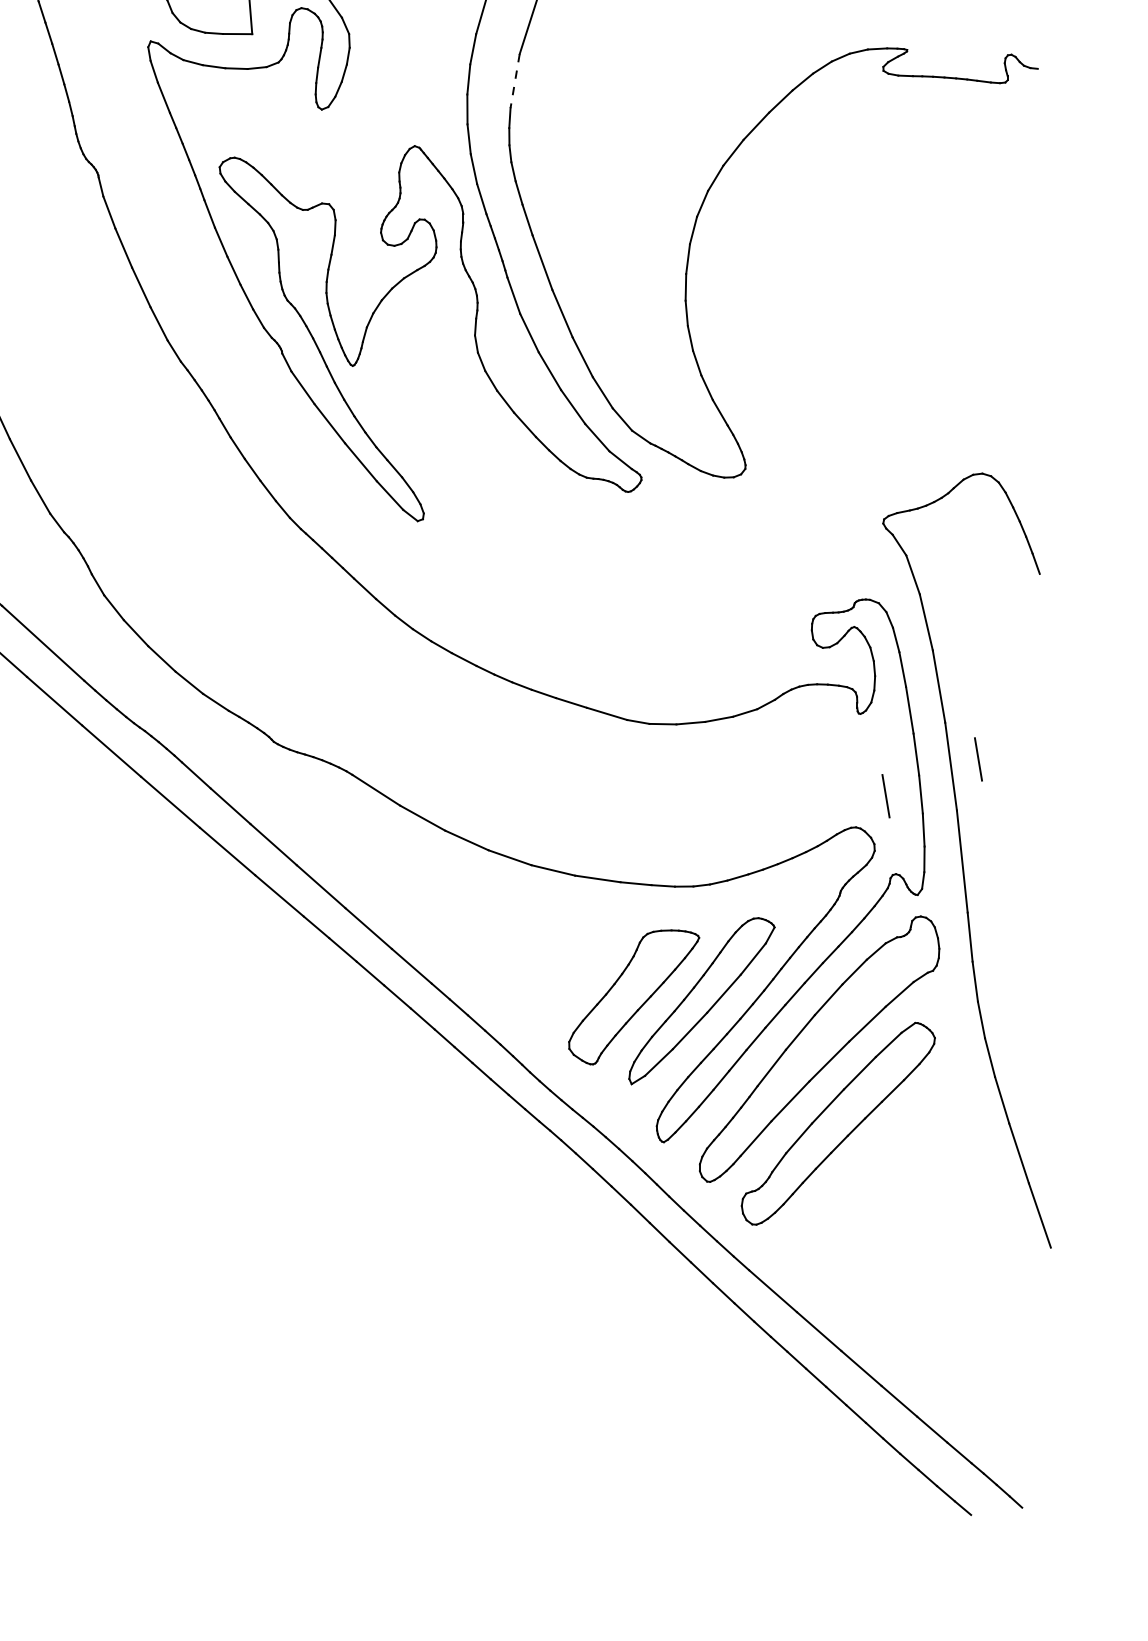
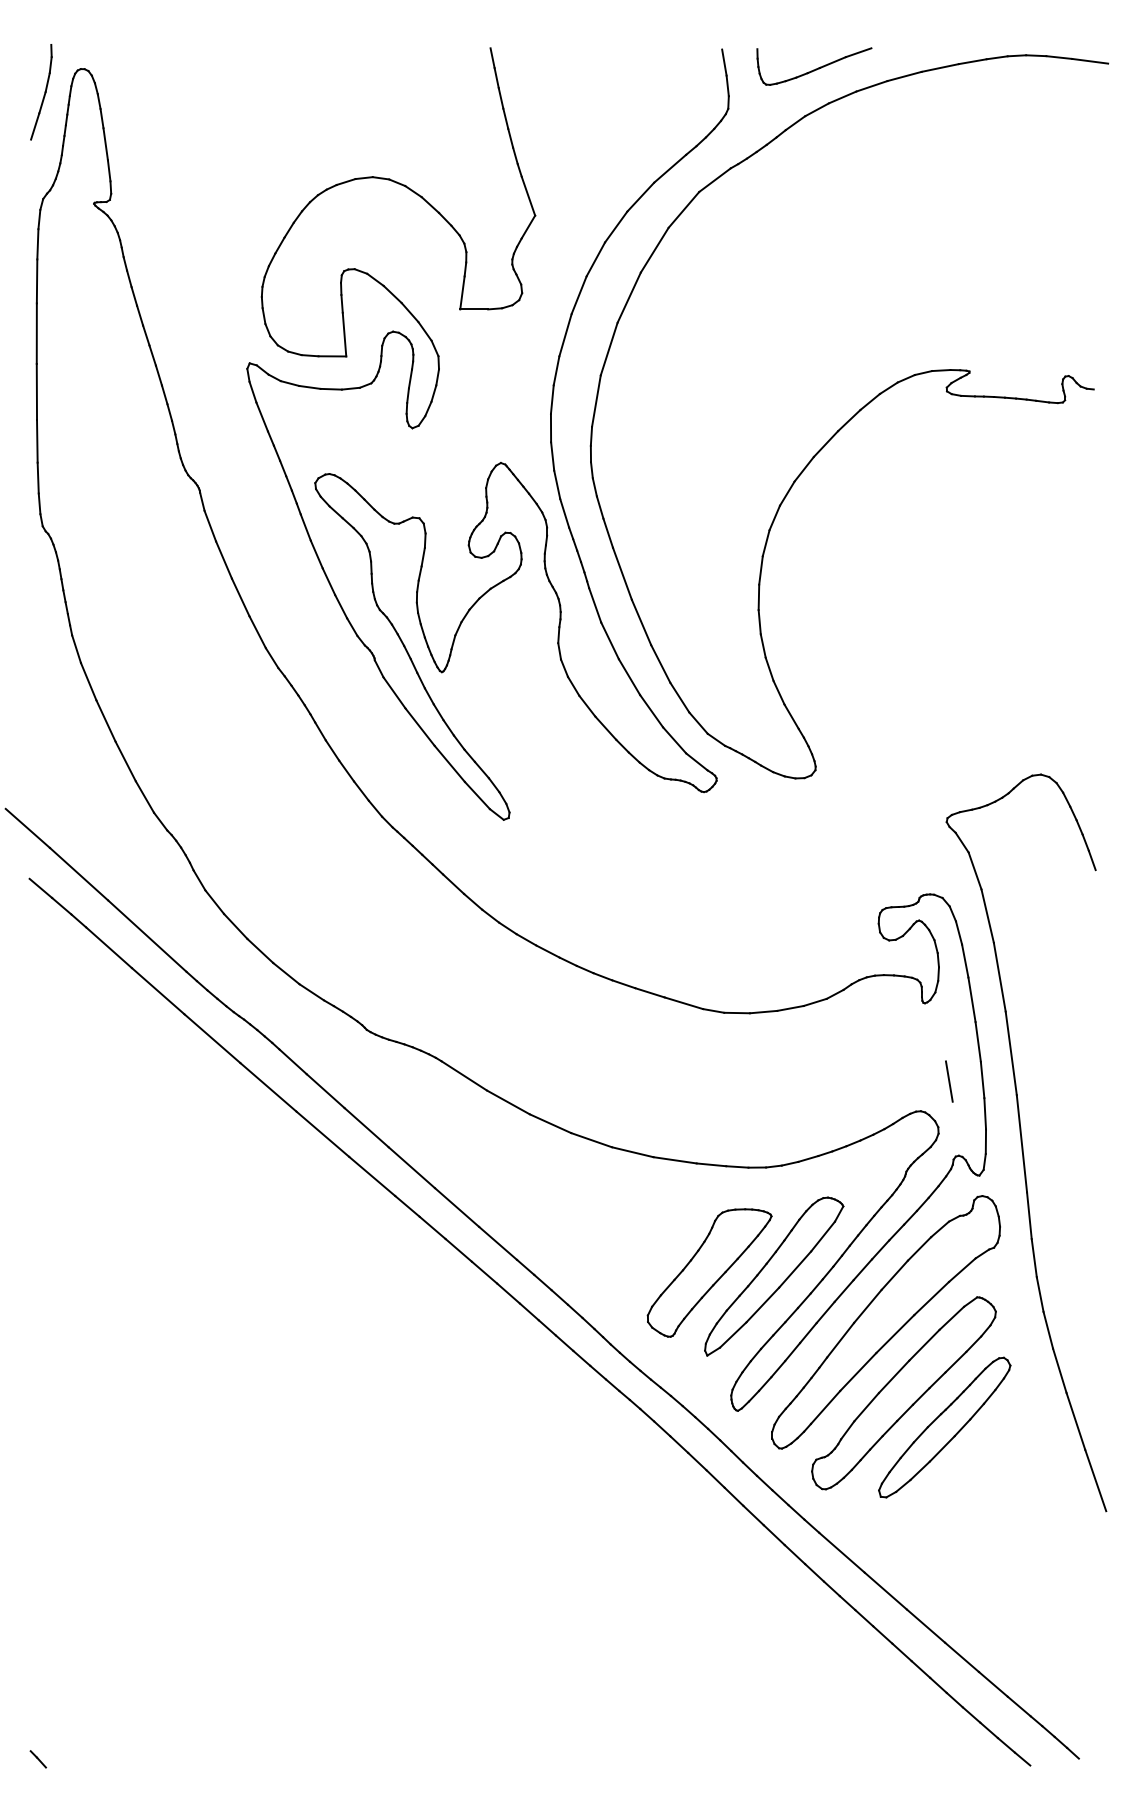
line: (515, 81) -> (596, 401), dashed -> solid
line: (978, 759) -> (1037, 1046), removed
part: (880, 1159) -> (944, 1427), added

